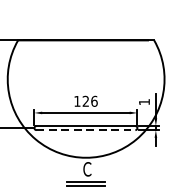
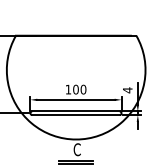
text: (89, 101) -> (79, 89), 126 -> 100
text: (144, 102) -> (127, 90), 1 -> 4
line: (85, 130) -> (75, 115), dashed -> solid

